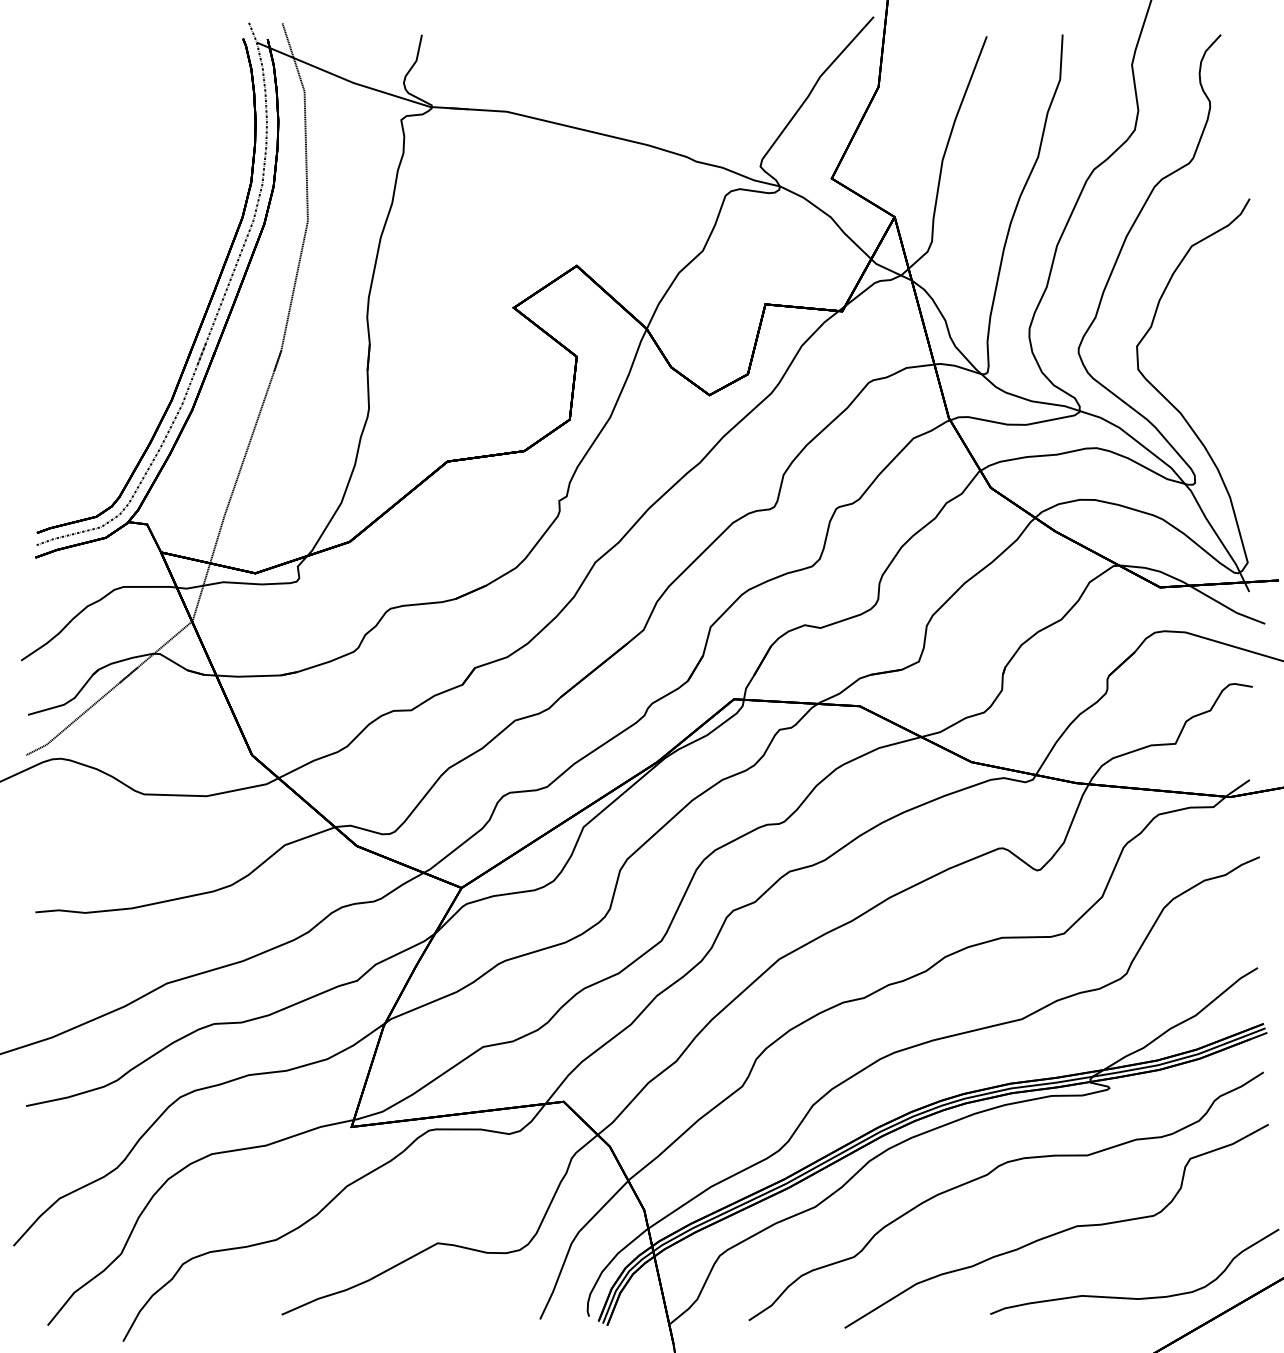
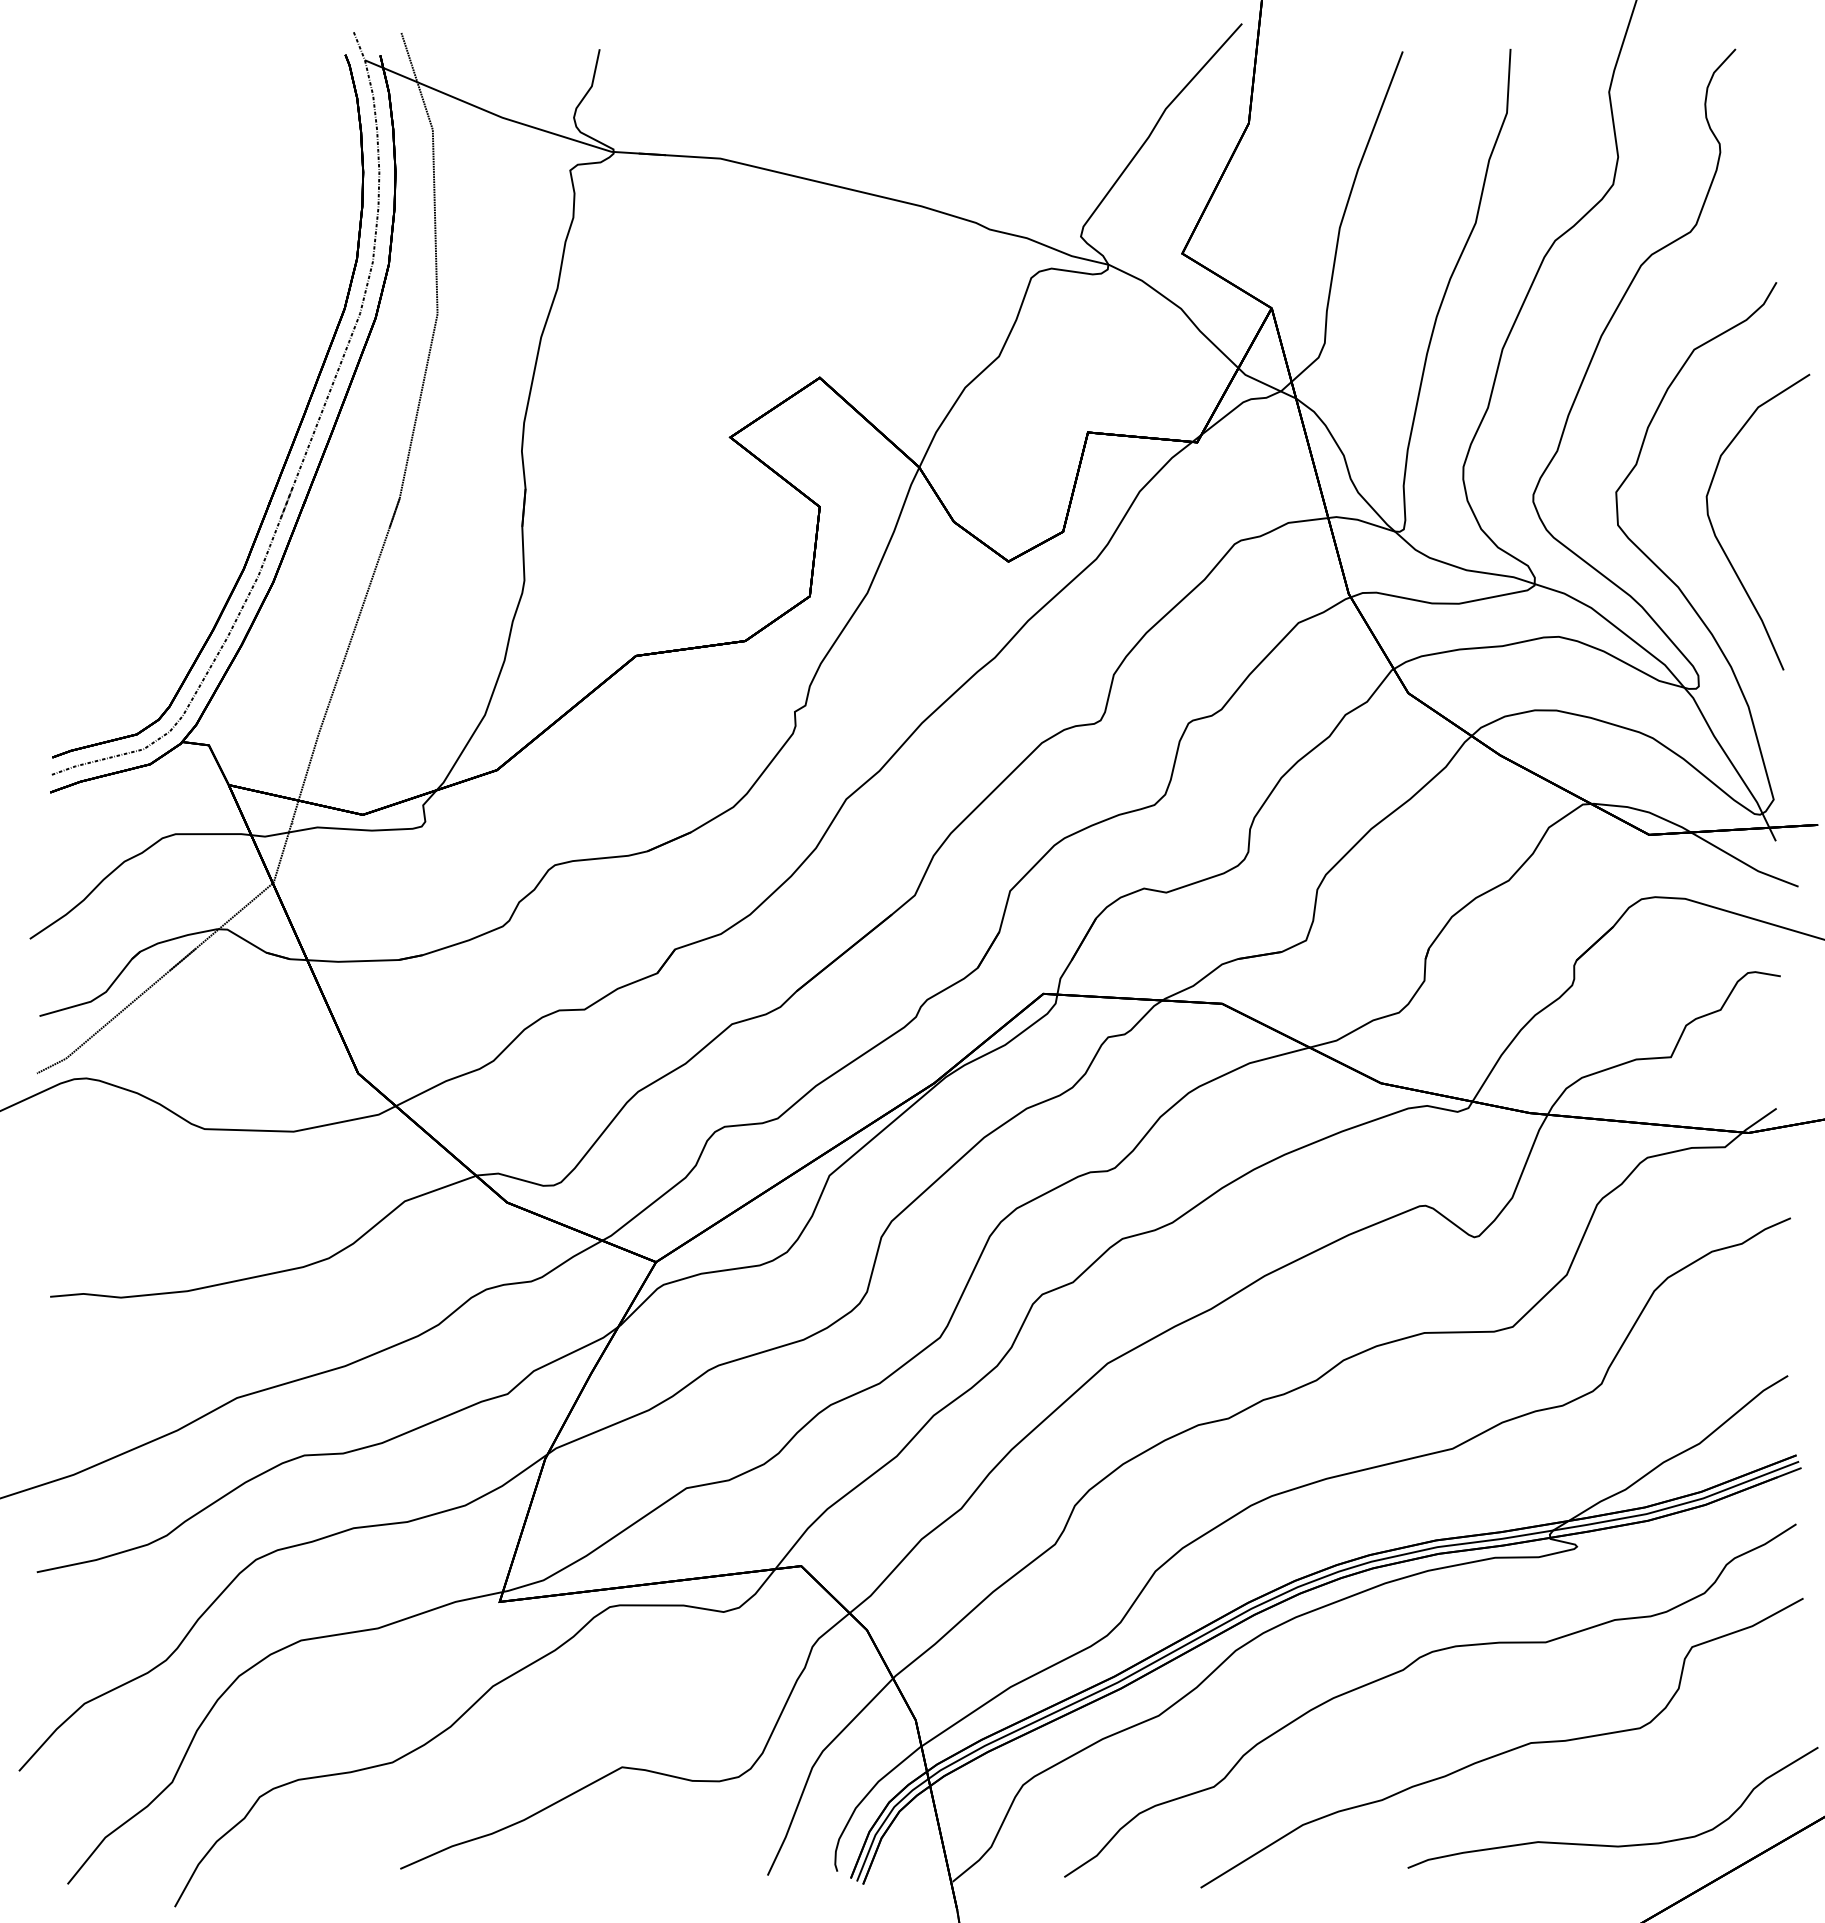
curve: (1211, 383) -> (1721, 544), added

